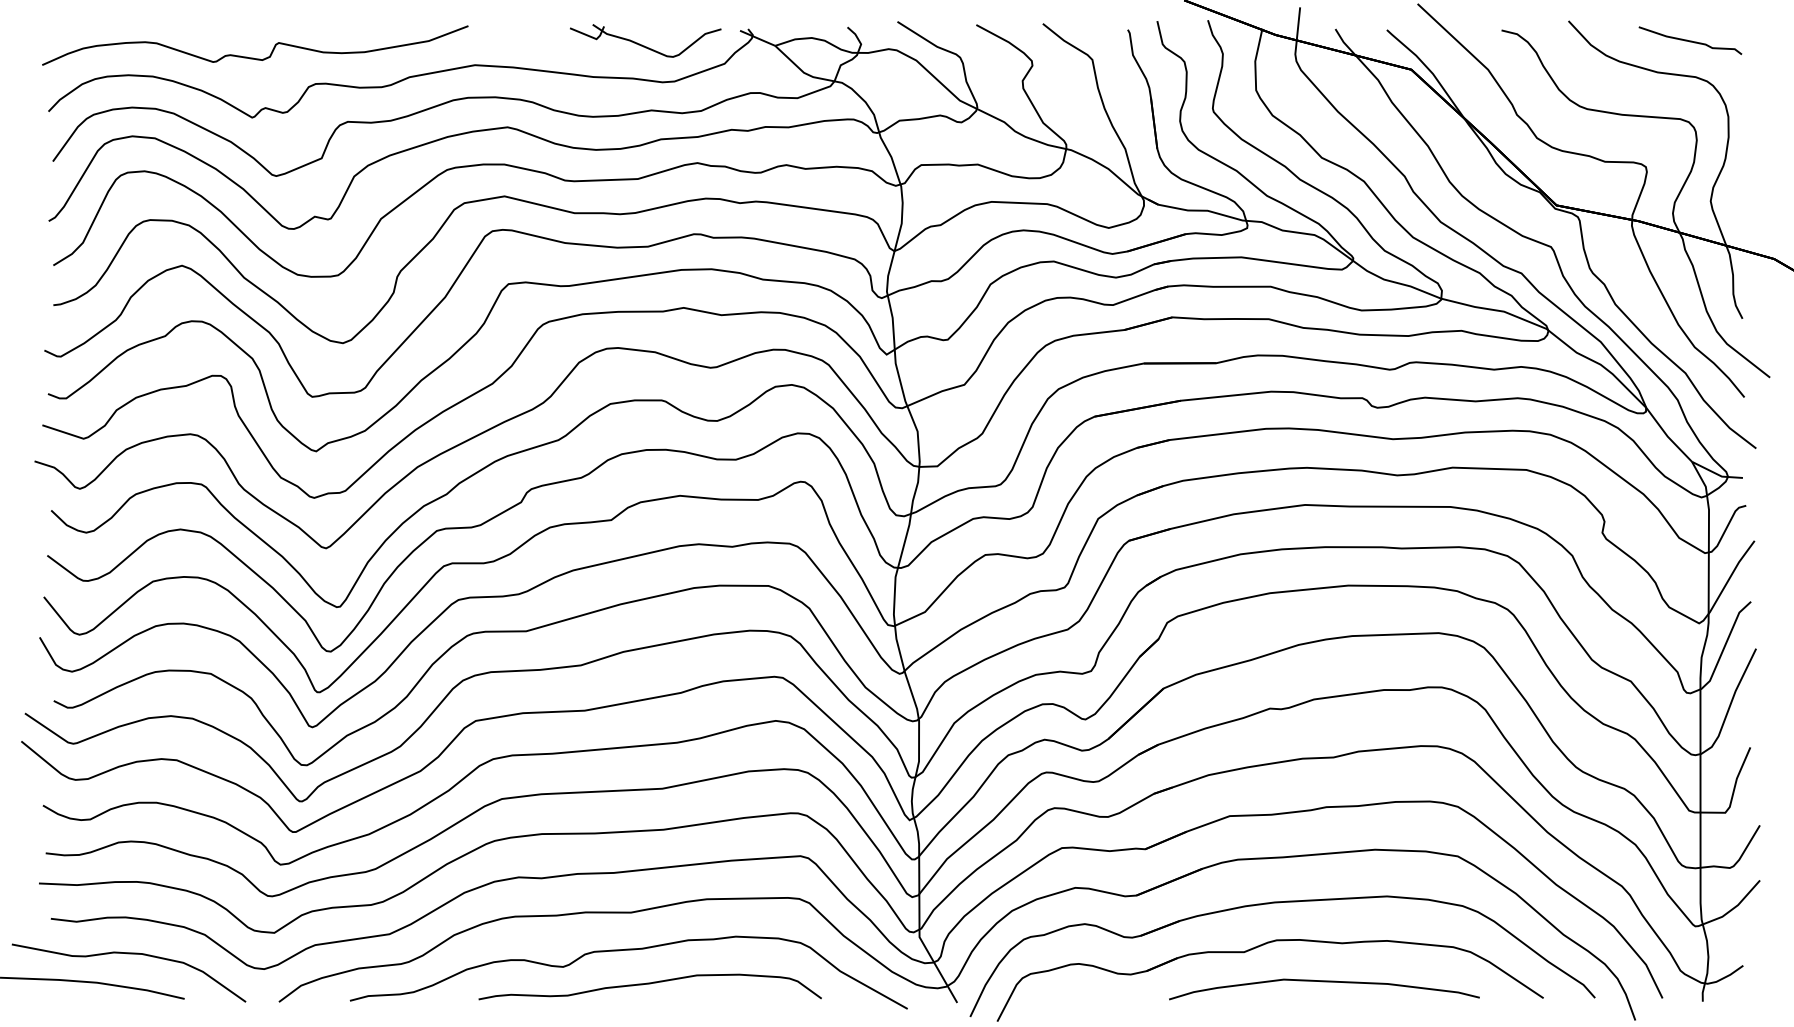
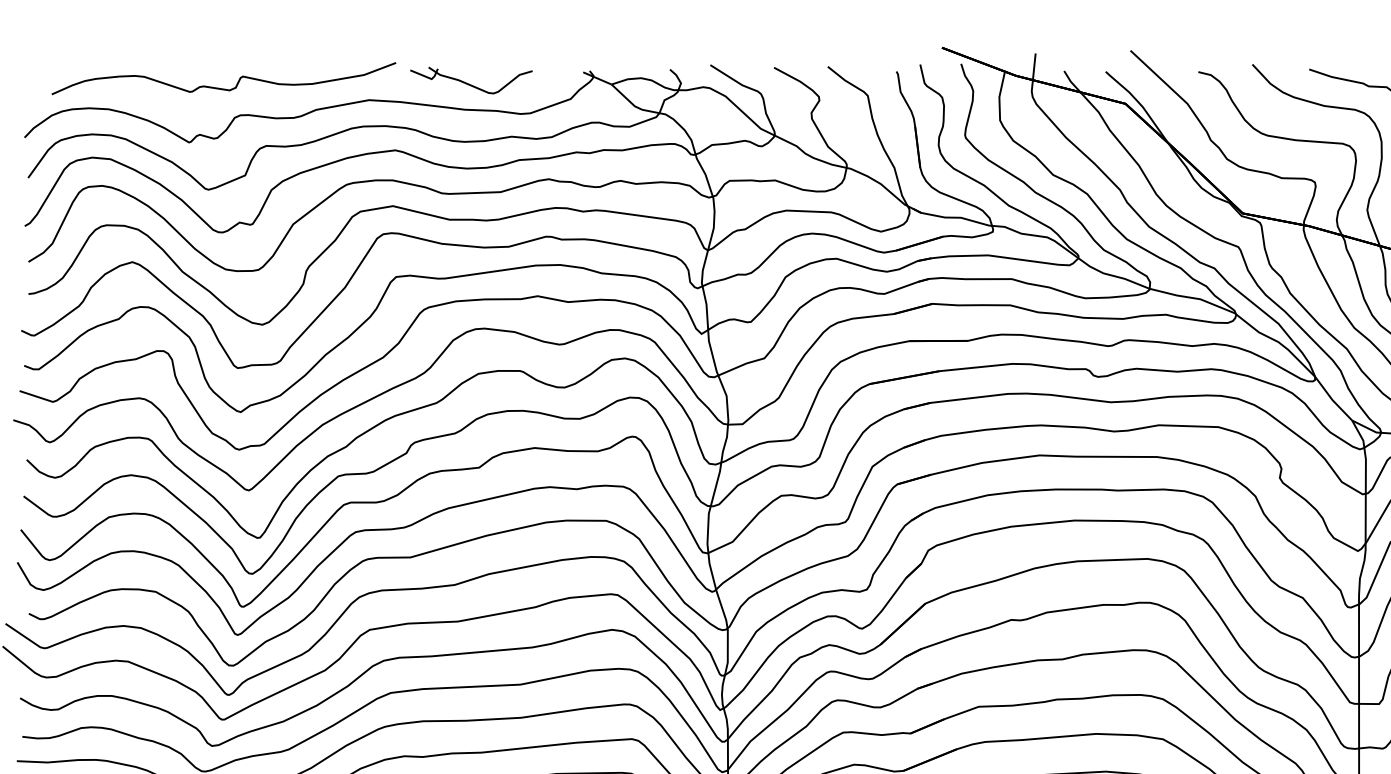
part: (645, 40) -> (471, 80), moved
curve: (253, 57) -> (222, 88), moved

